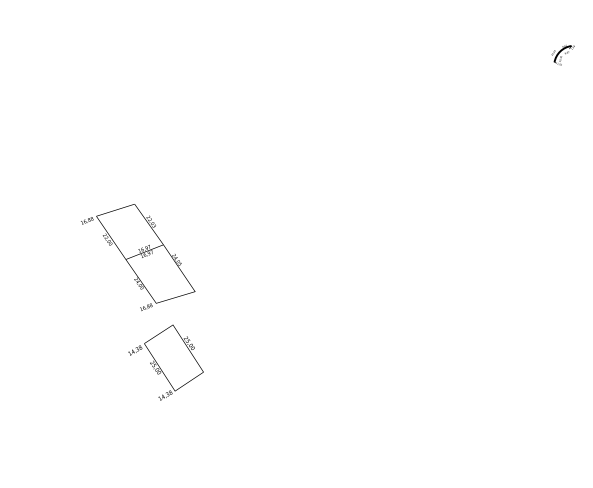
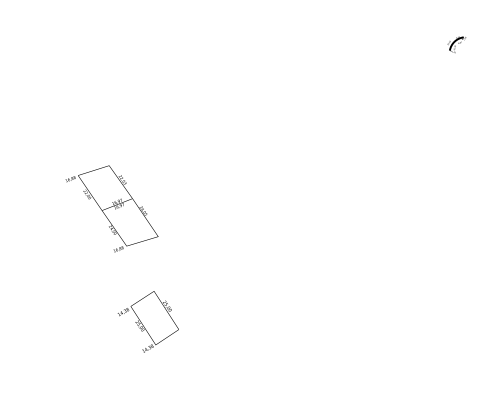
text: (165, 362) -> (148, 321), moved

